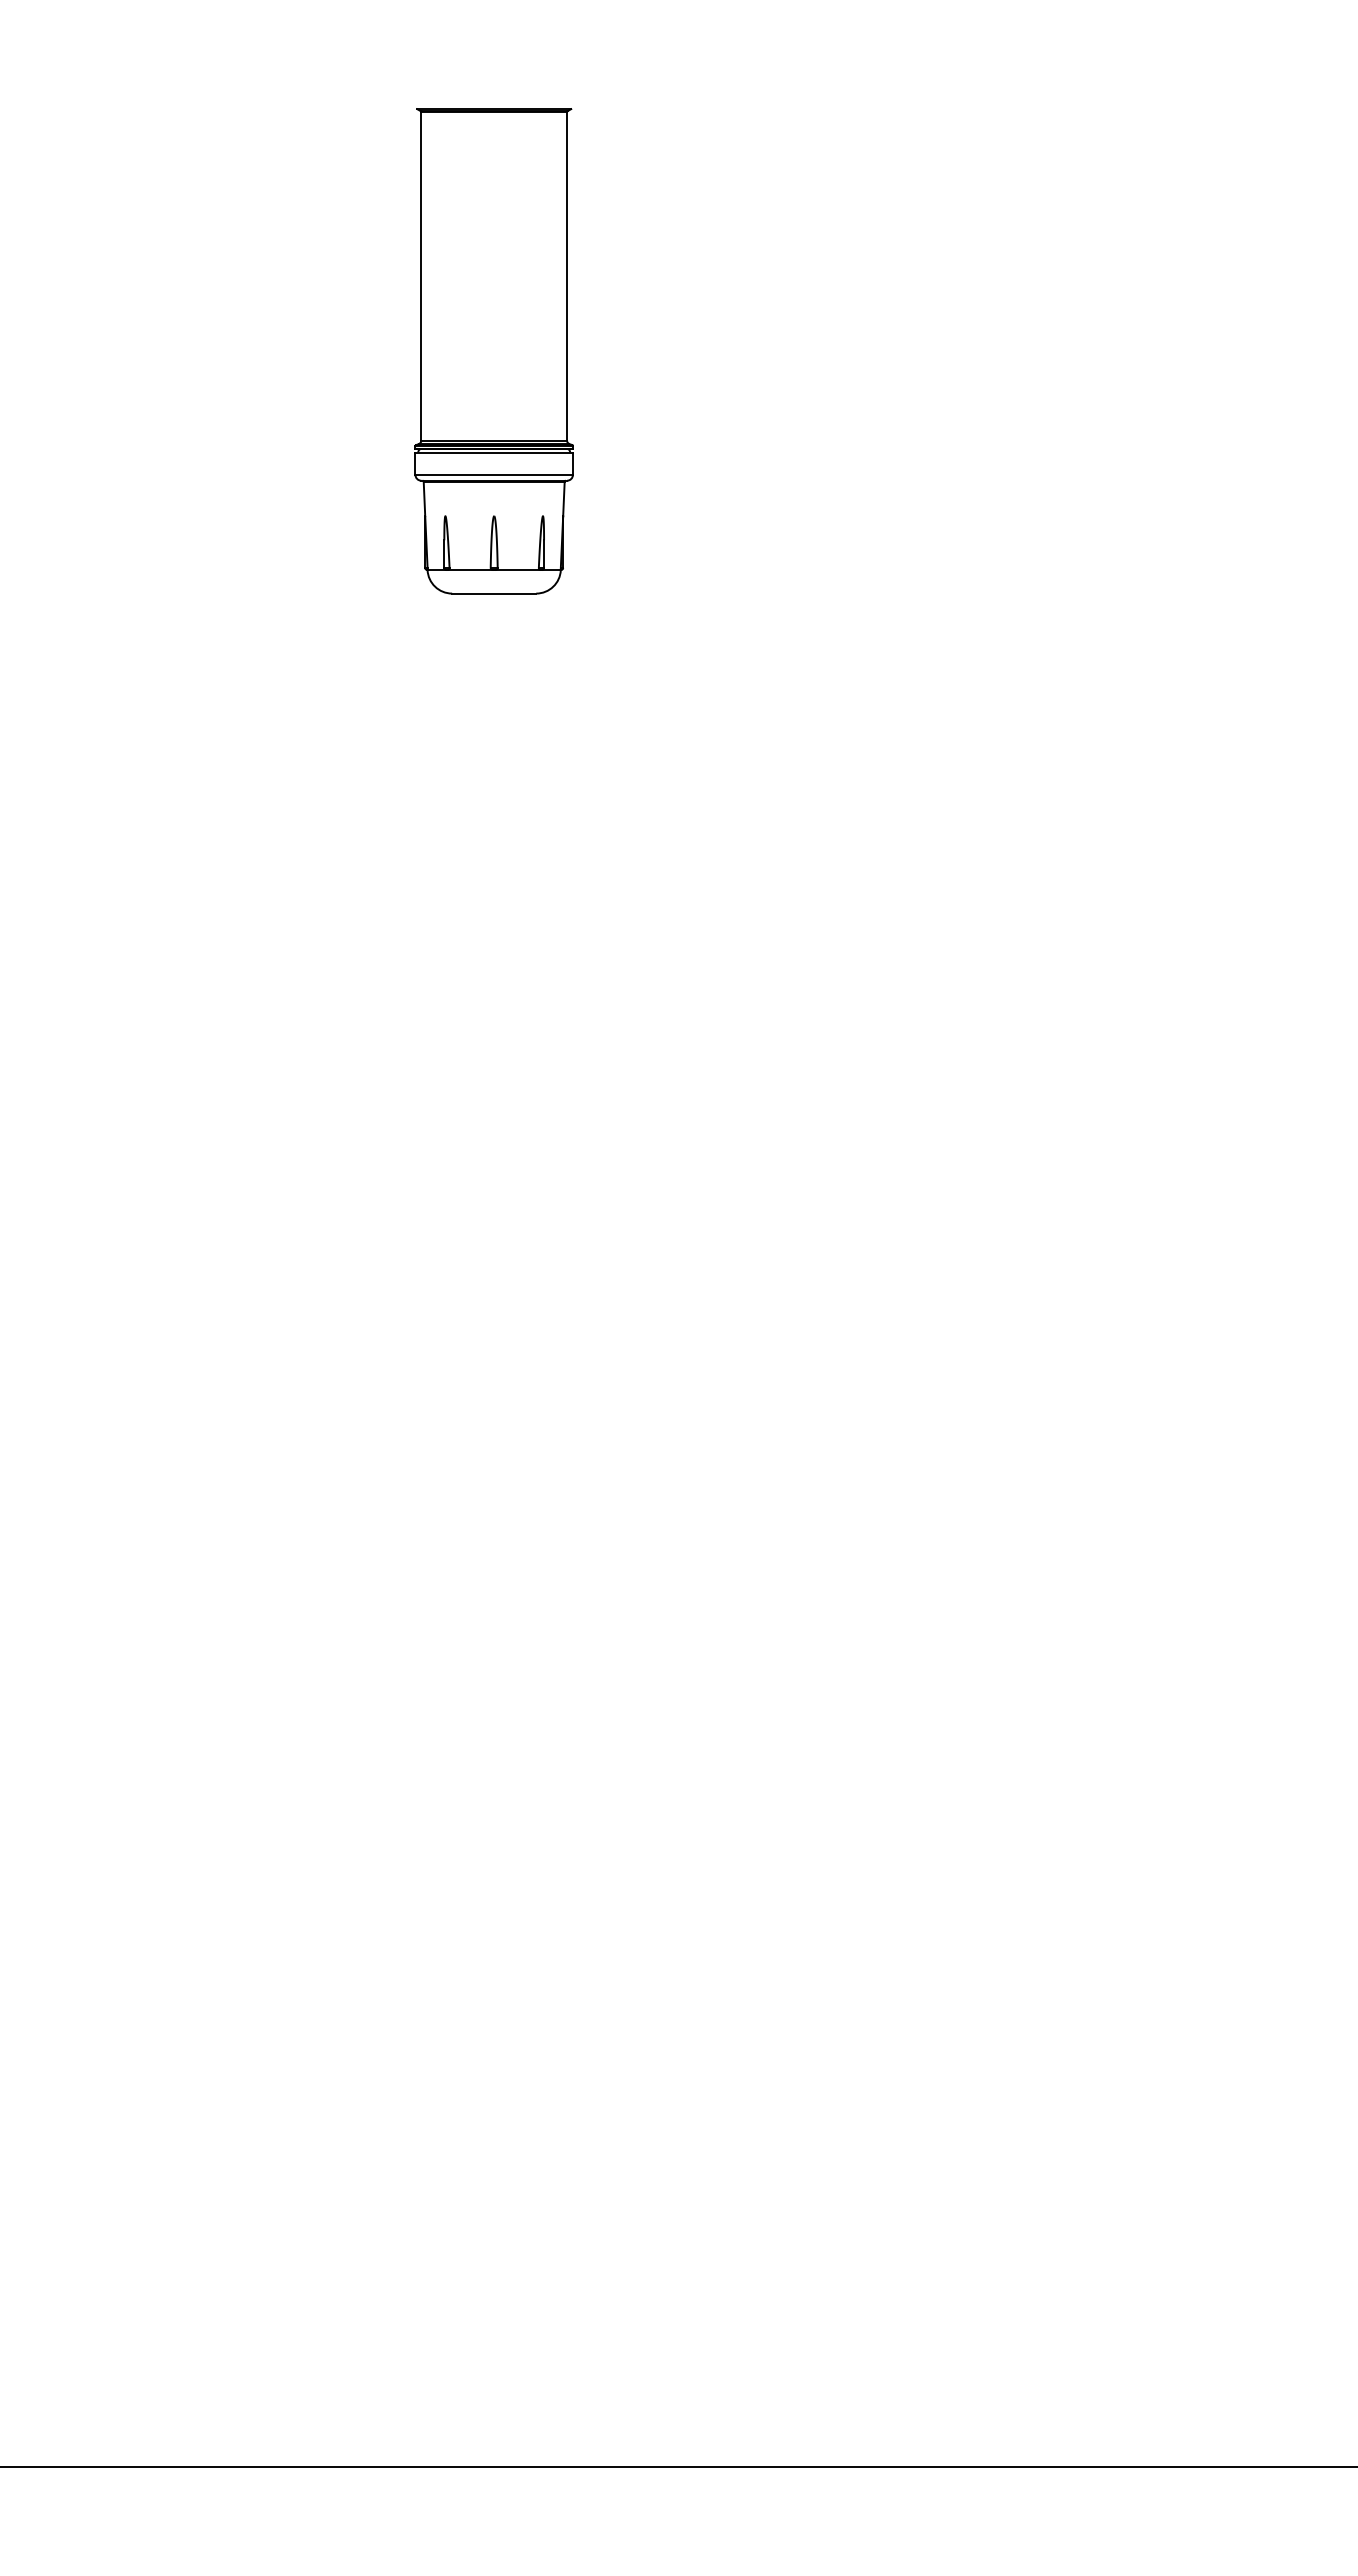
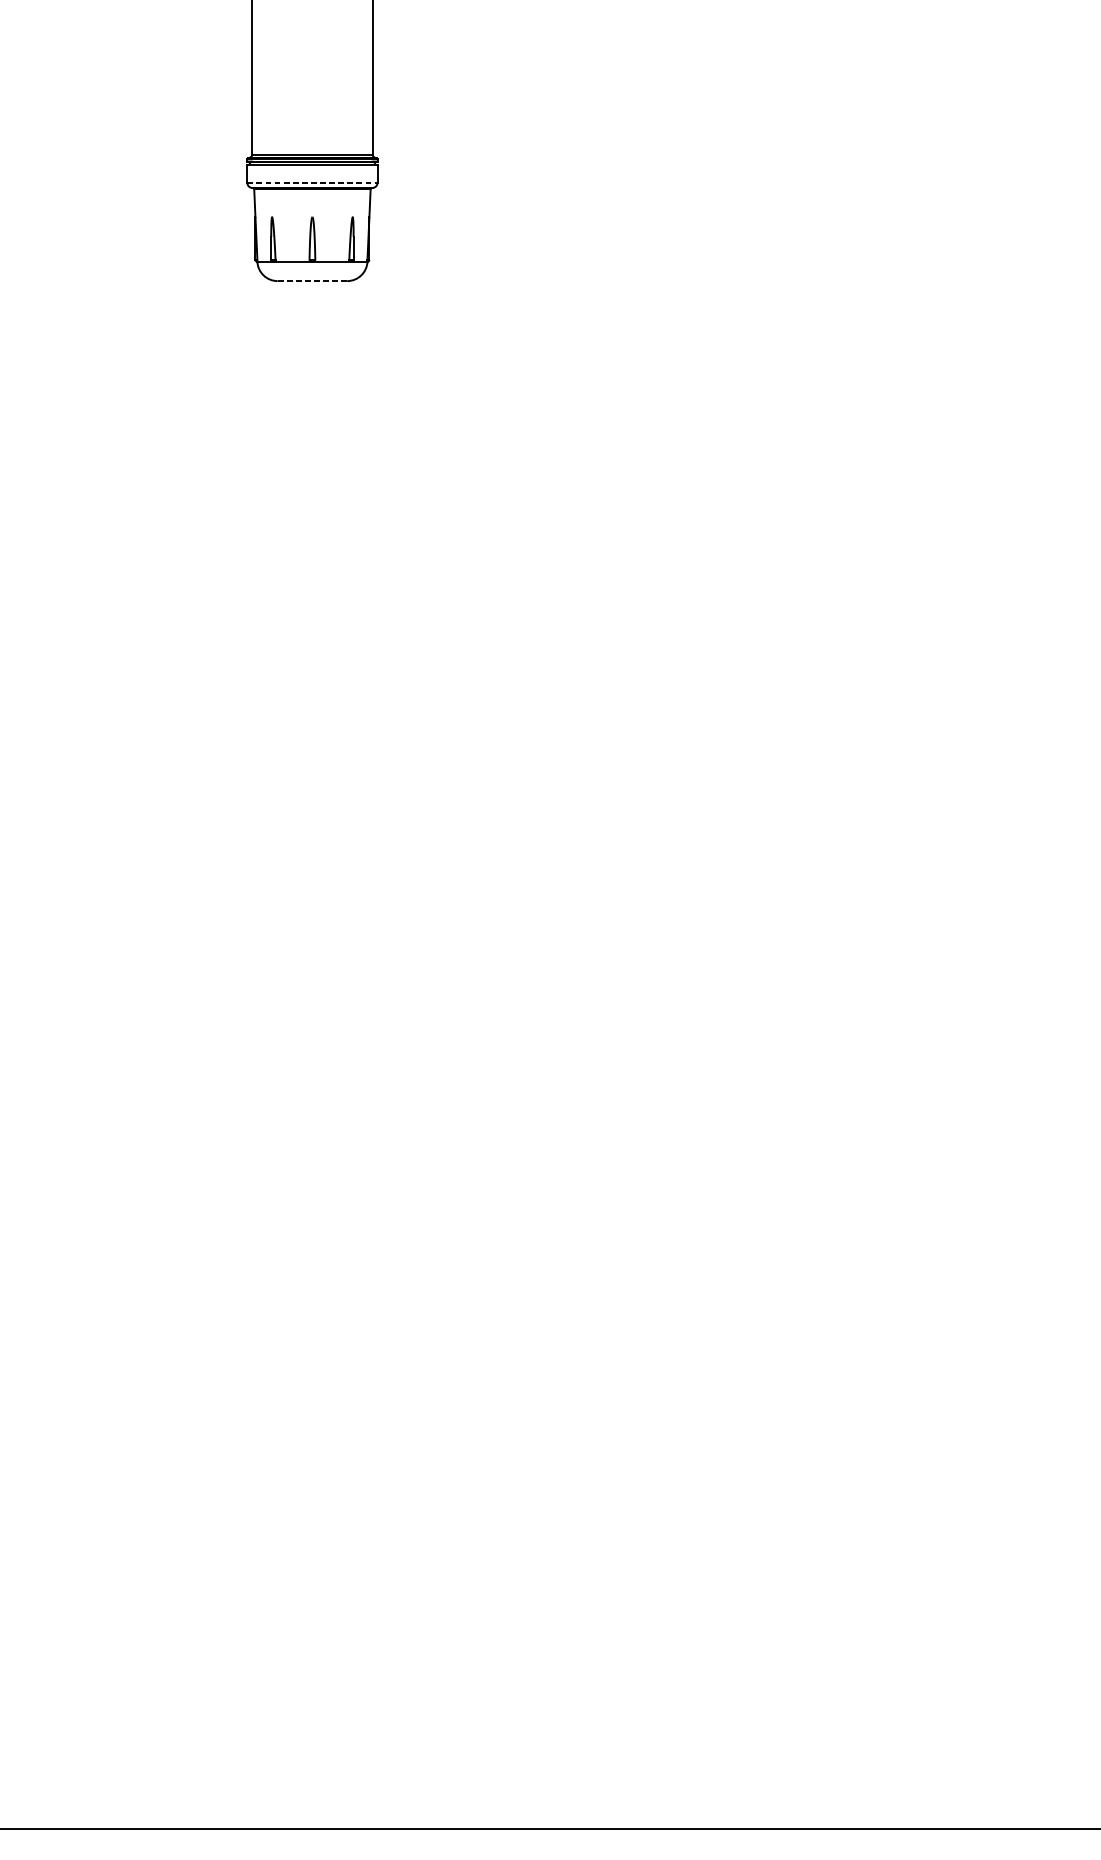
line: (494, 474) -> (312, 182), solid -> dashed
line: (493, 593) -> (311, 281), solid -> dashed

